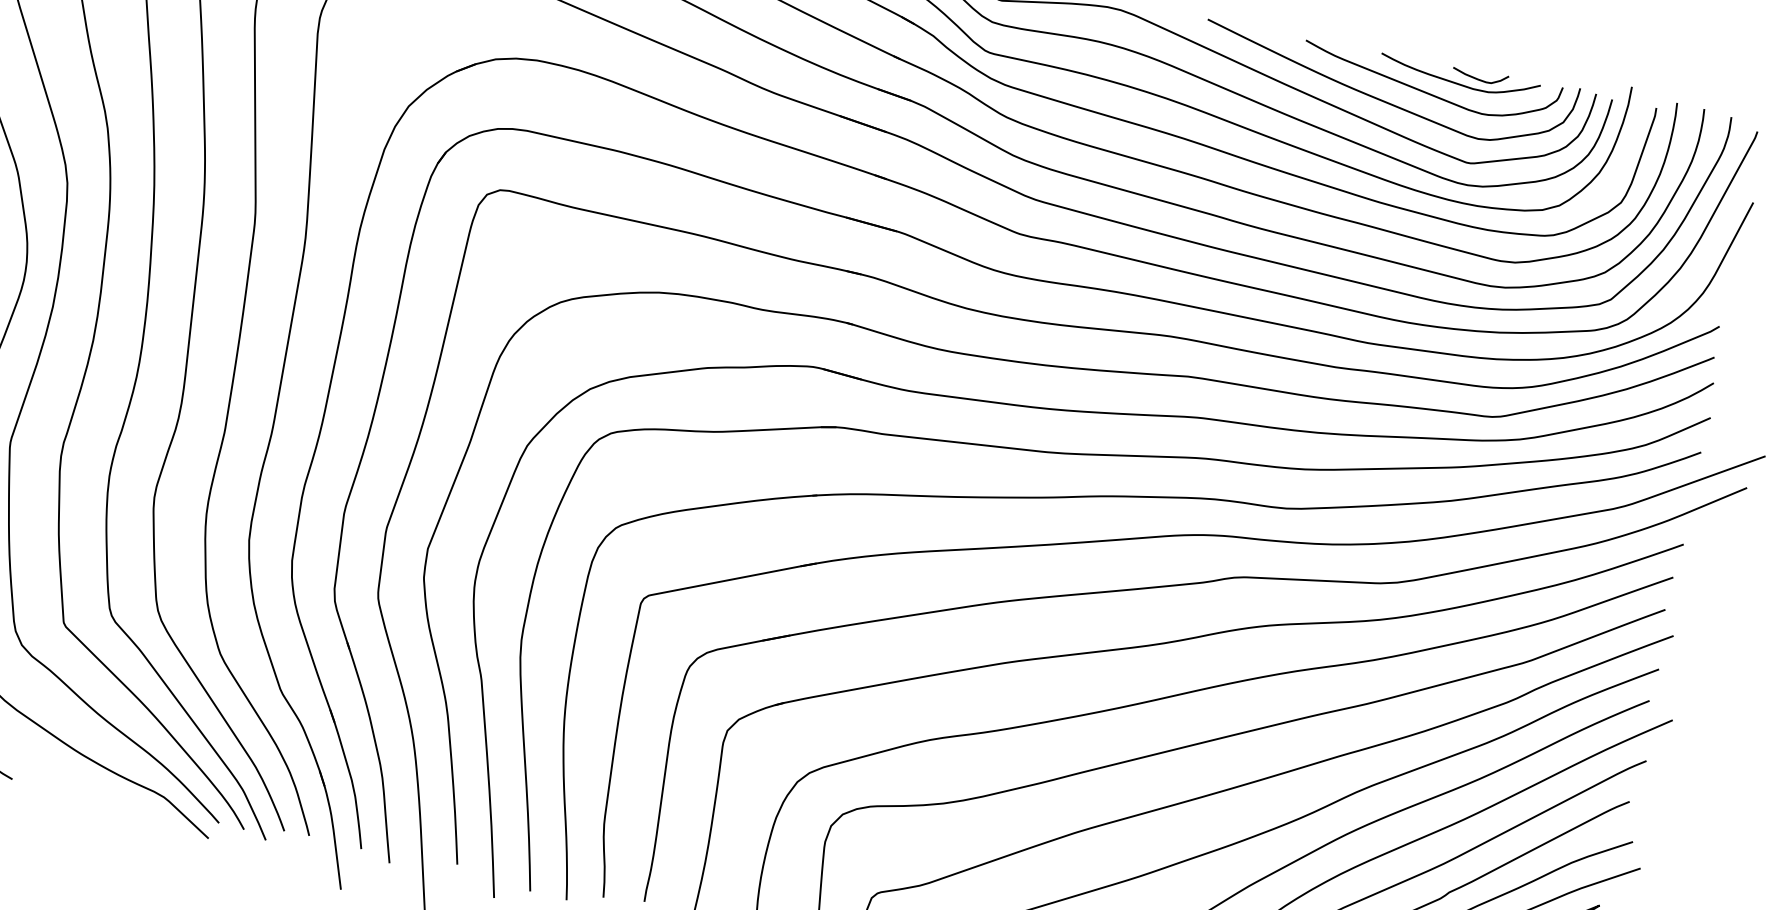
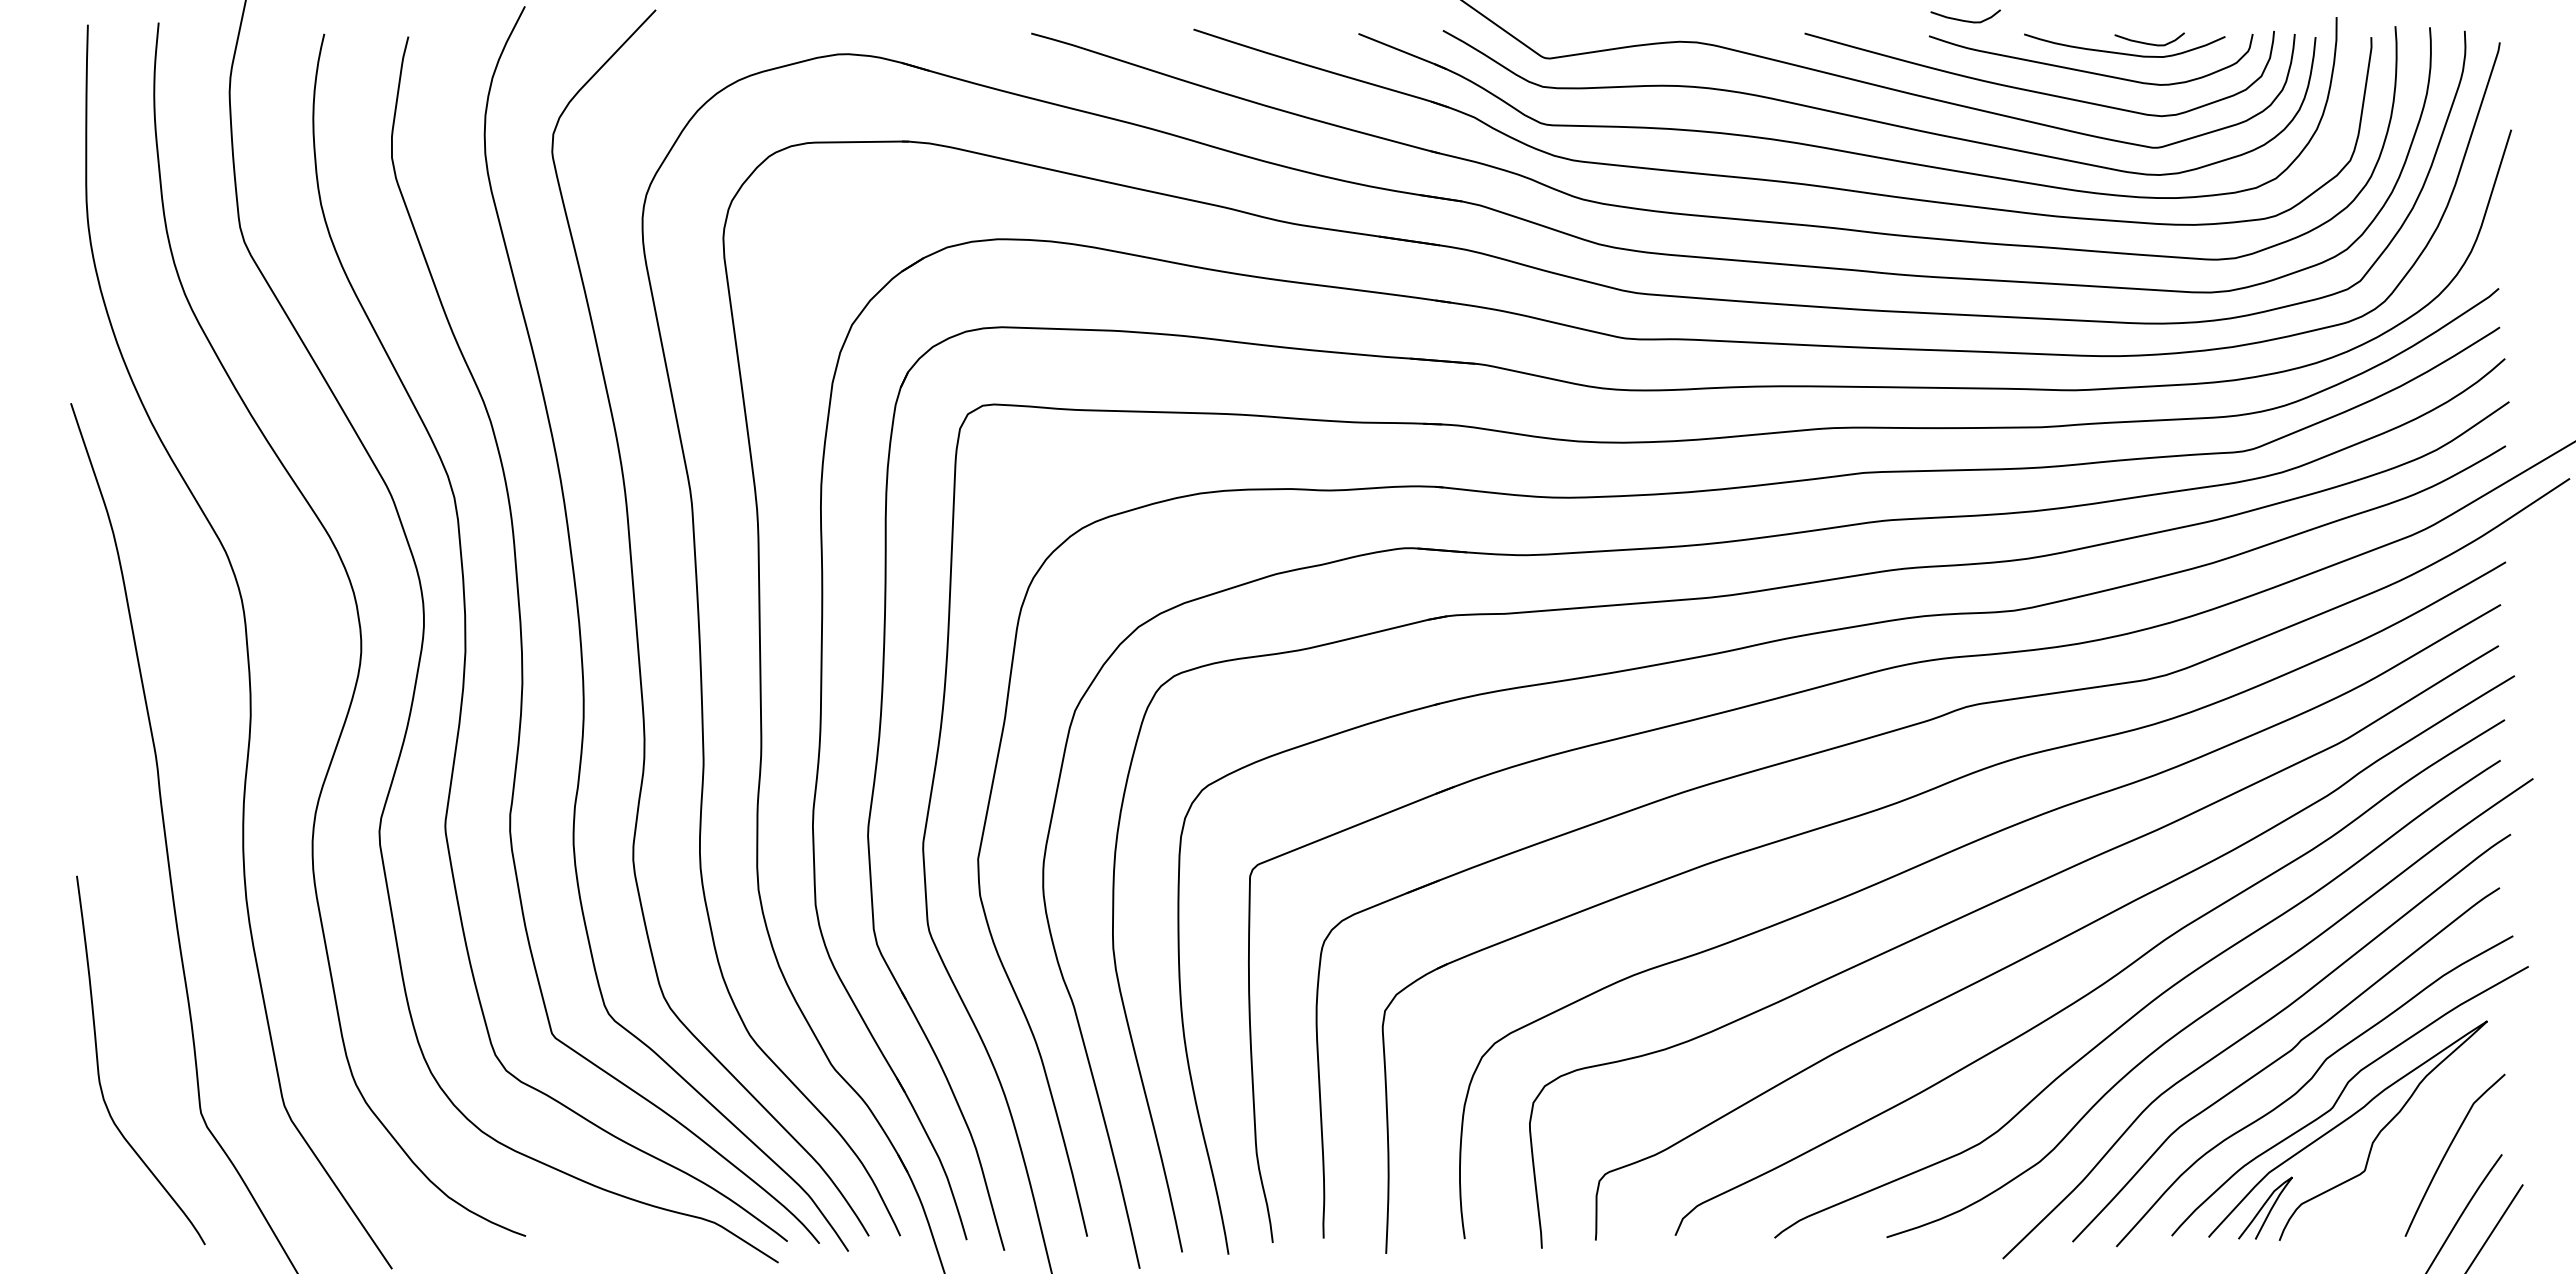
curve: (1337, 33) -> (1965, 20), added

